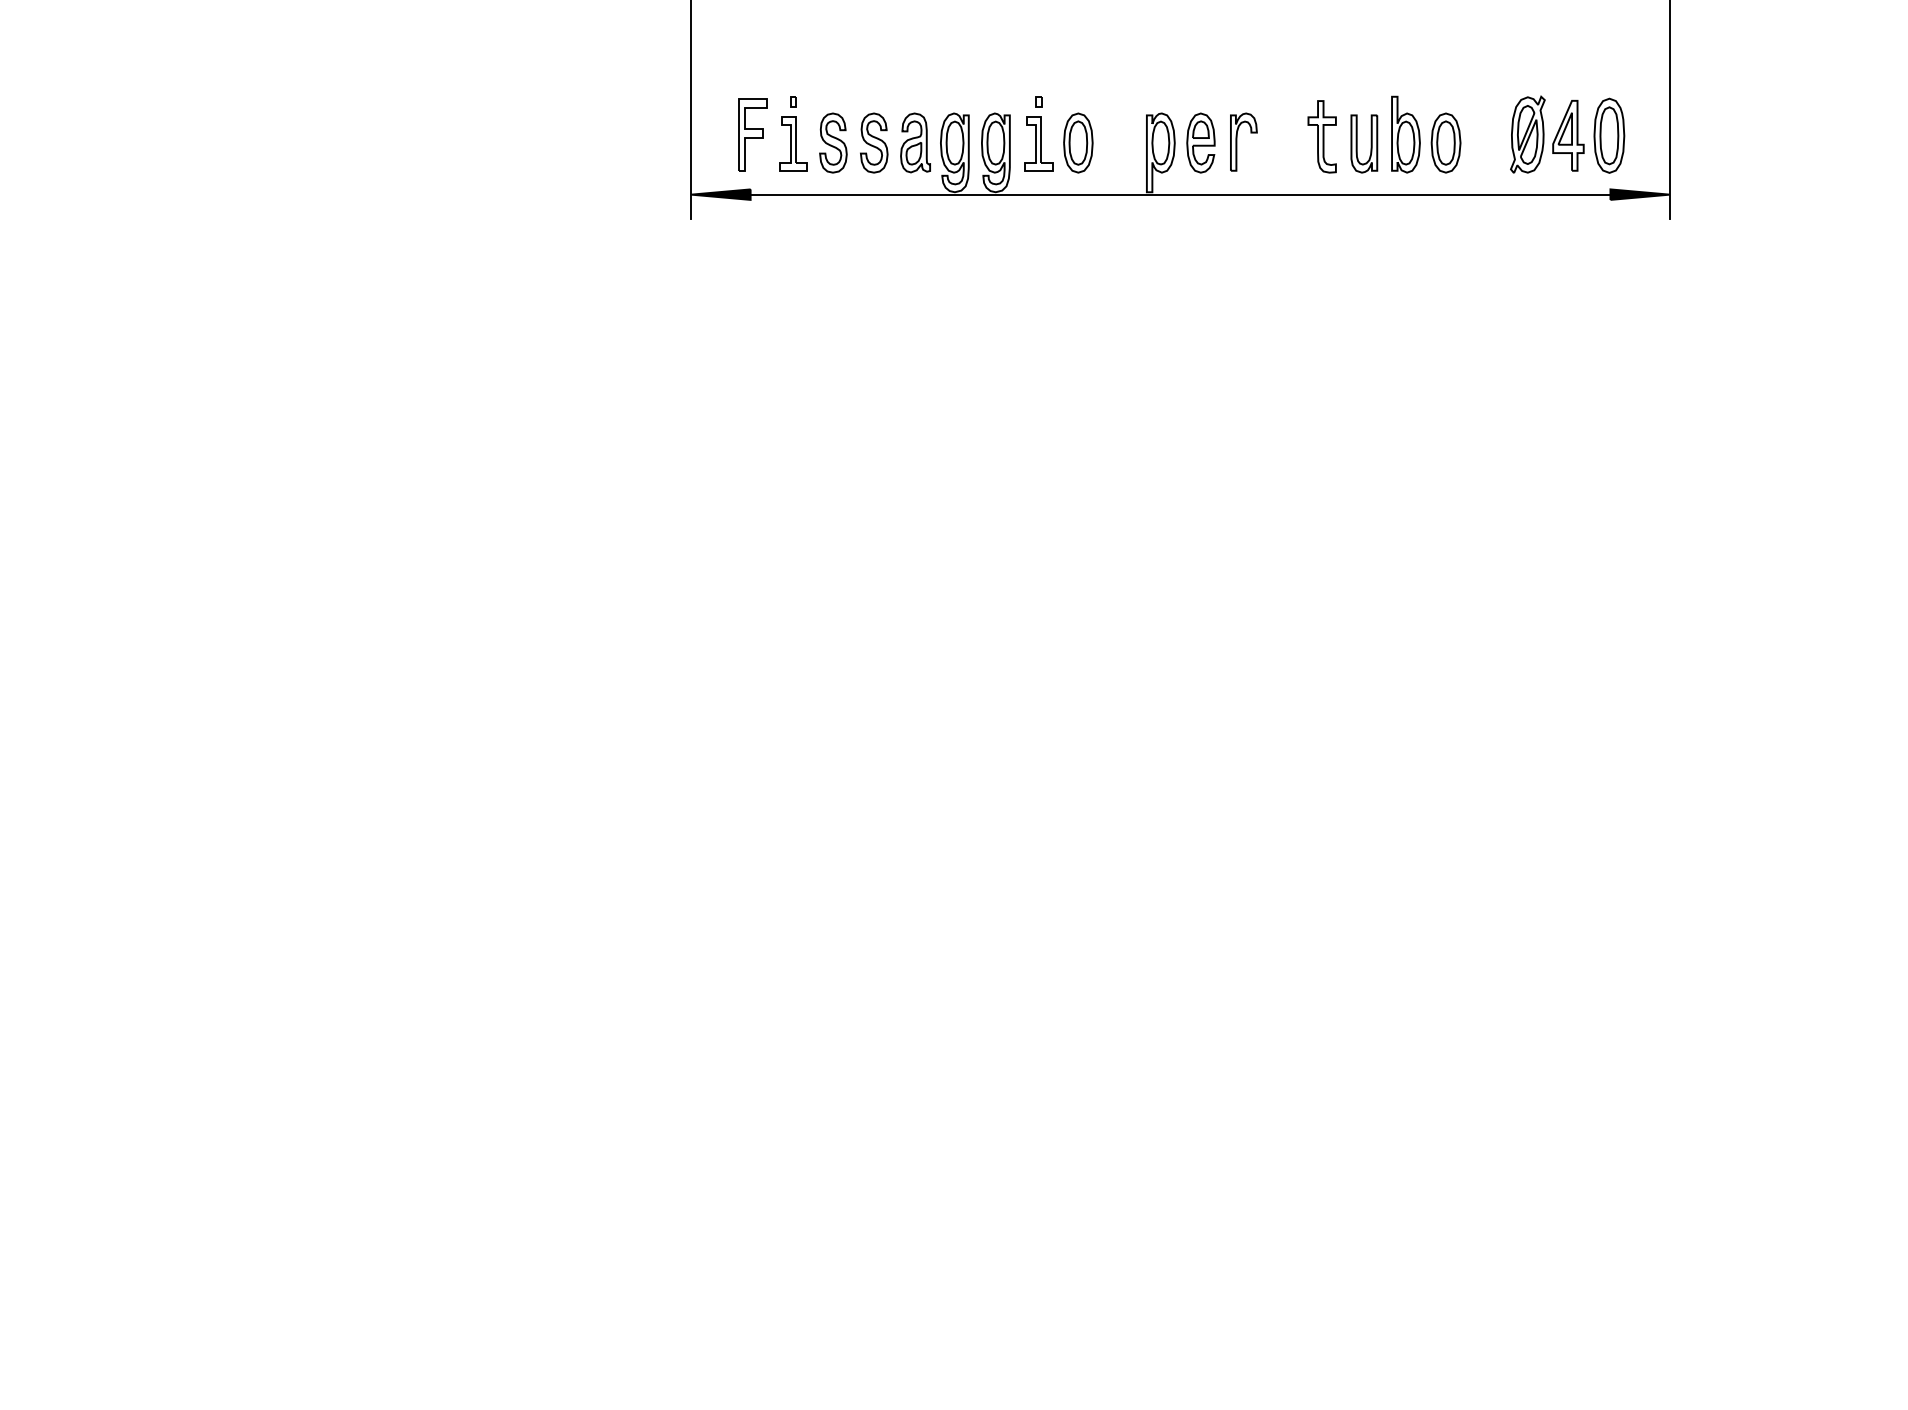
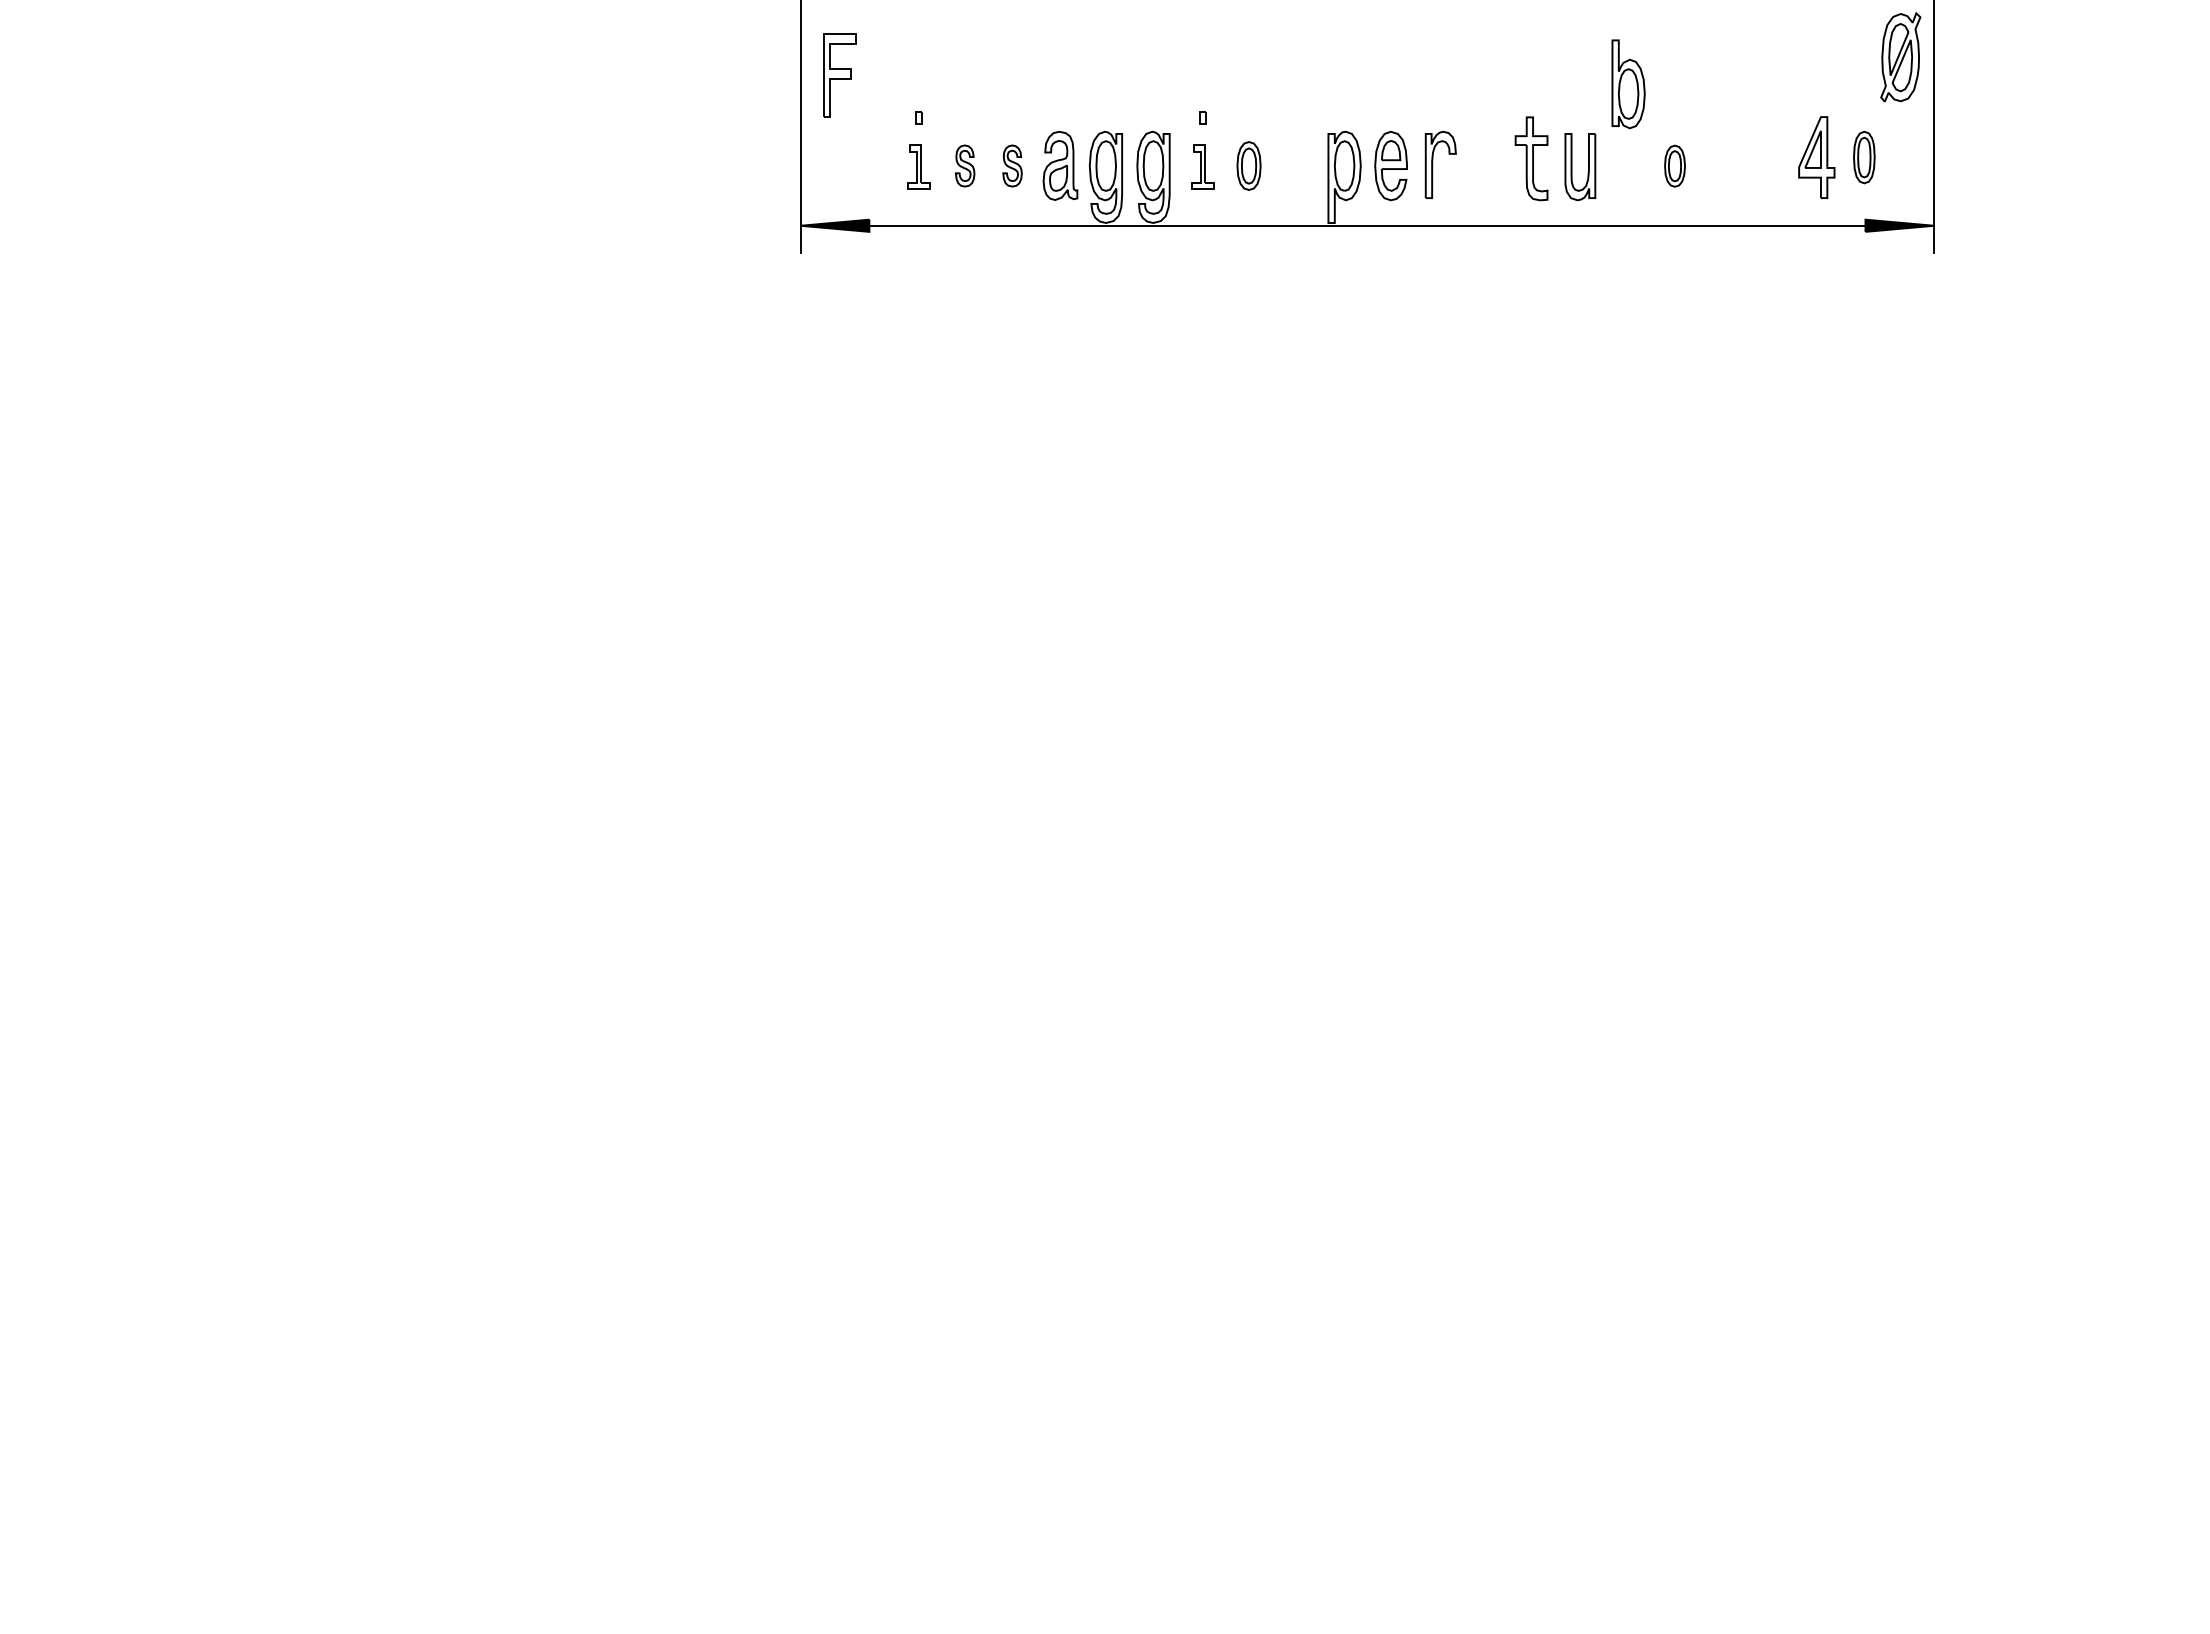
part: (752, 134) -> (839, 75), moved
part: (1405, 134) -> (1628, 84), moved
part: (1527, 134) -> (1900, 57), moved
part: (1609, 135) -> (1864, 157), size x0.6
part: (832, 142) -> (964, 165), size x0.6
part: (874, 142) -> (1012, 165), size x0.6
part: (1077, 142) -> (1248, 165), size x0.7
part: (793, 143) -> (918, 166), size x0.7
part: (1038, 143) -> (1202, 166), size x0.7
part: (1445, 143) -> (1674, 166), size x0.6

